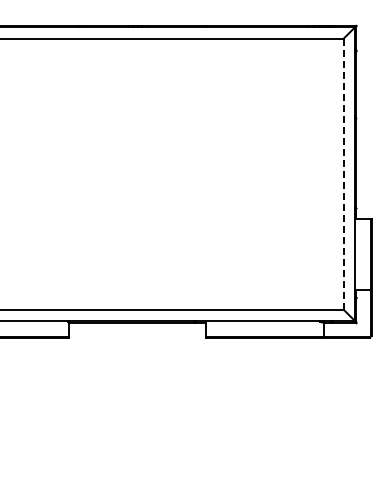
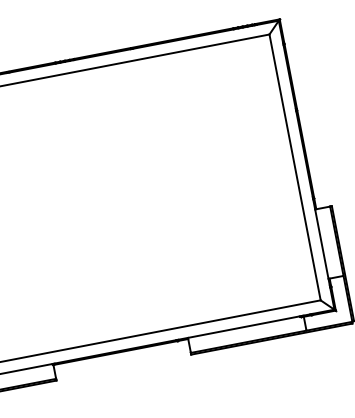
line: (343, 174) -> (295, 167), dashed -> solid

